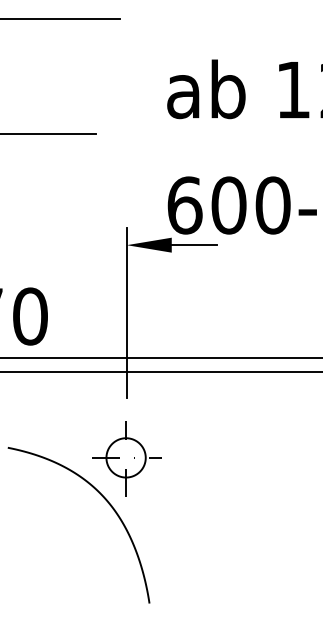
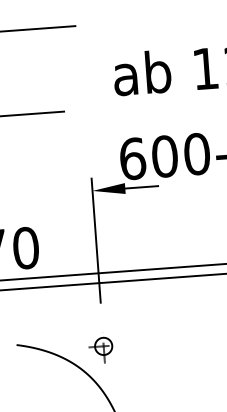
part: (126, 458) -> (103, 346), size x0.6

